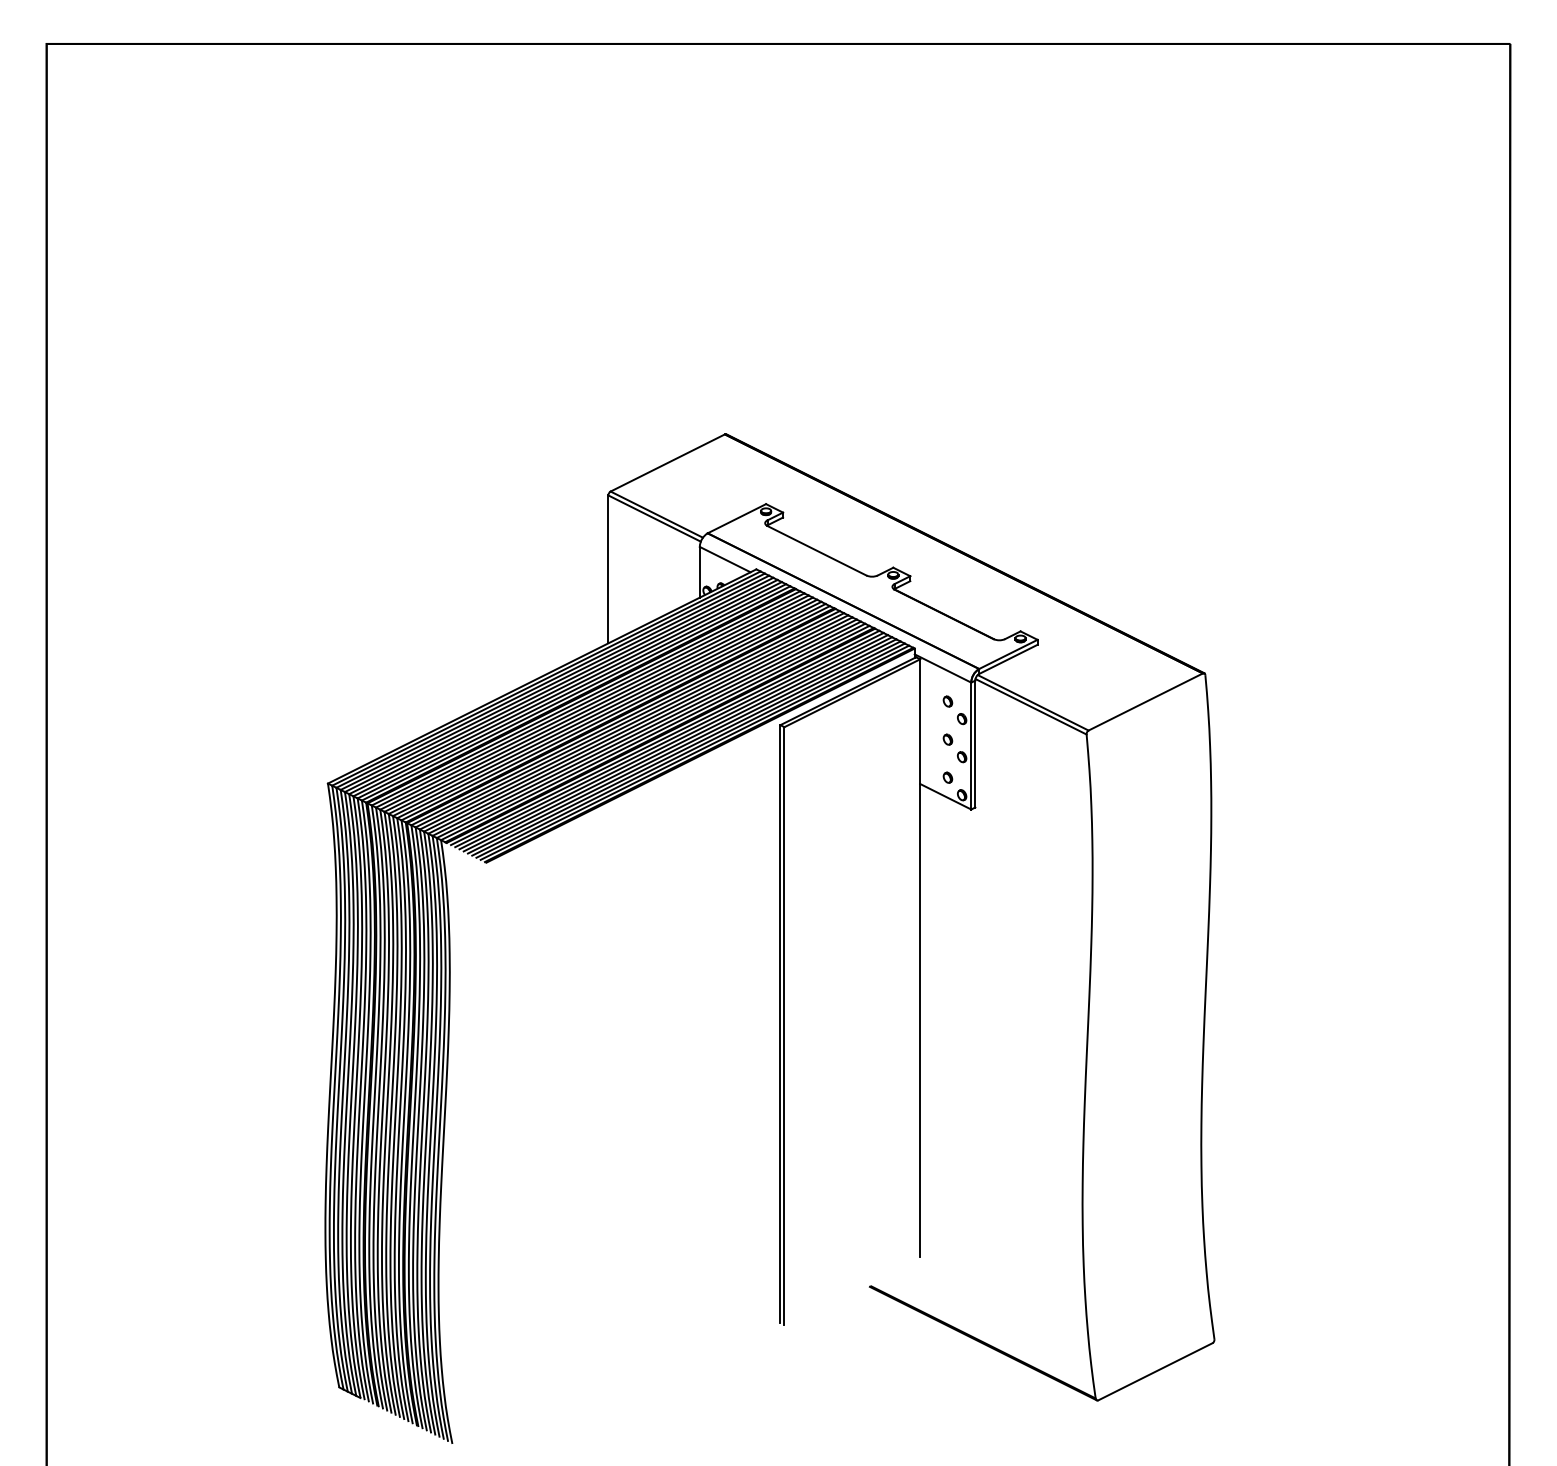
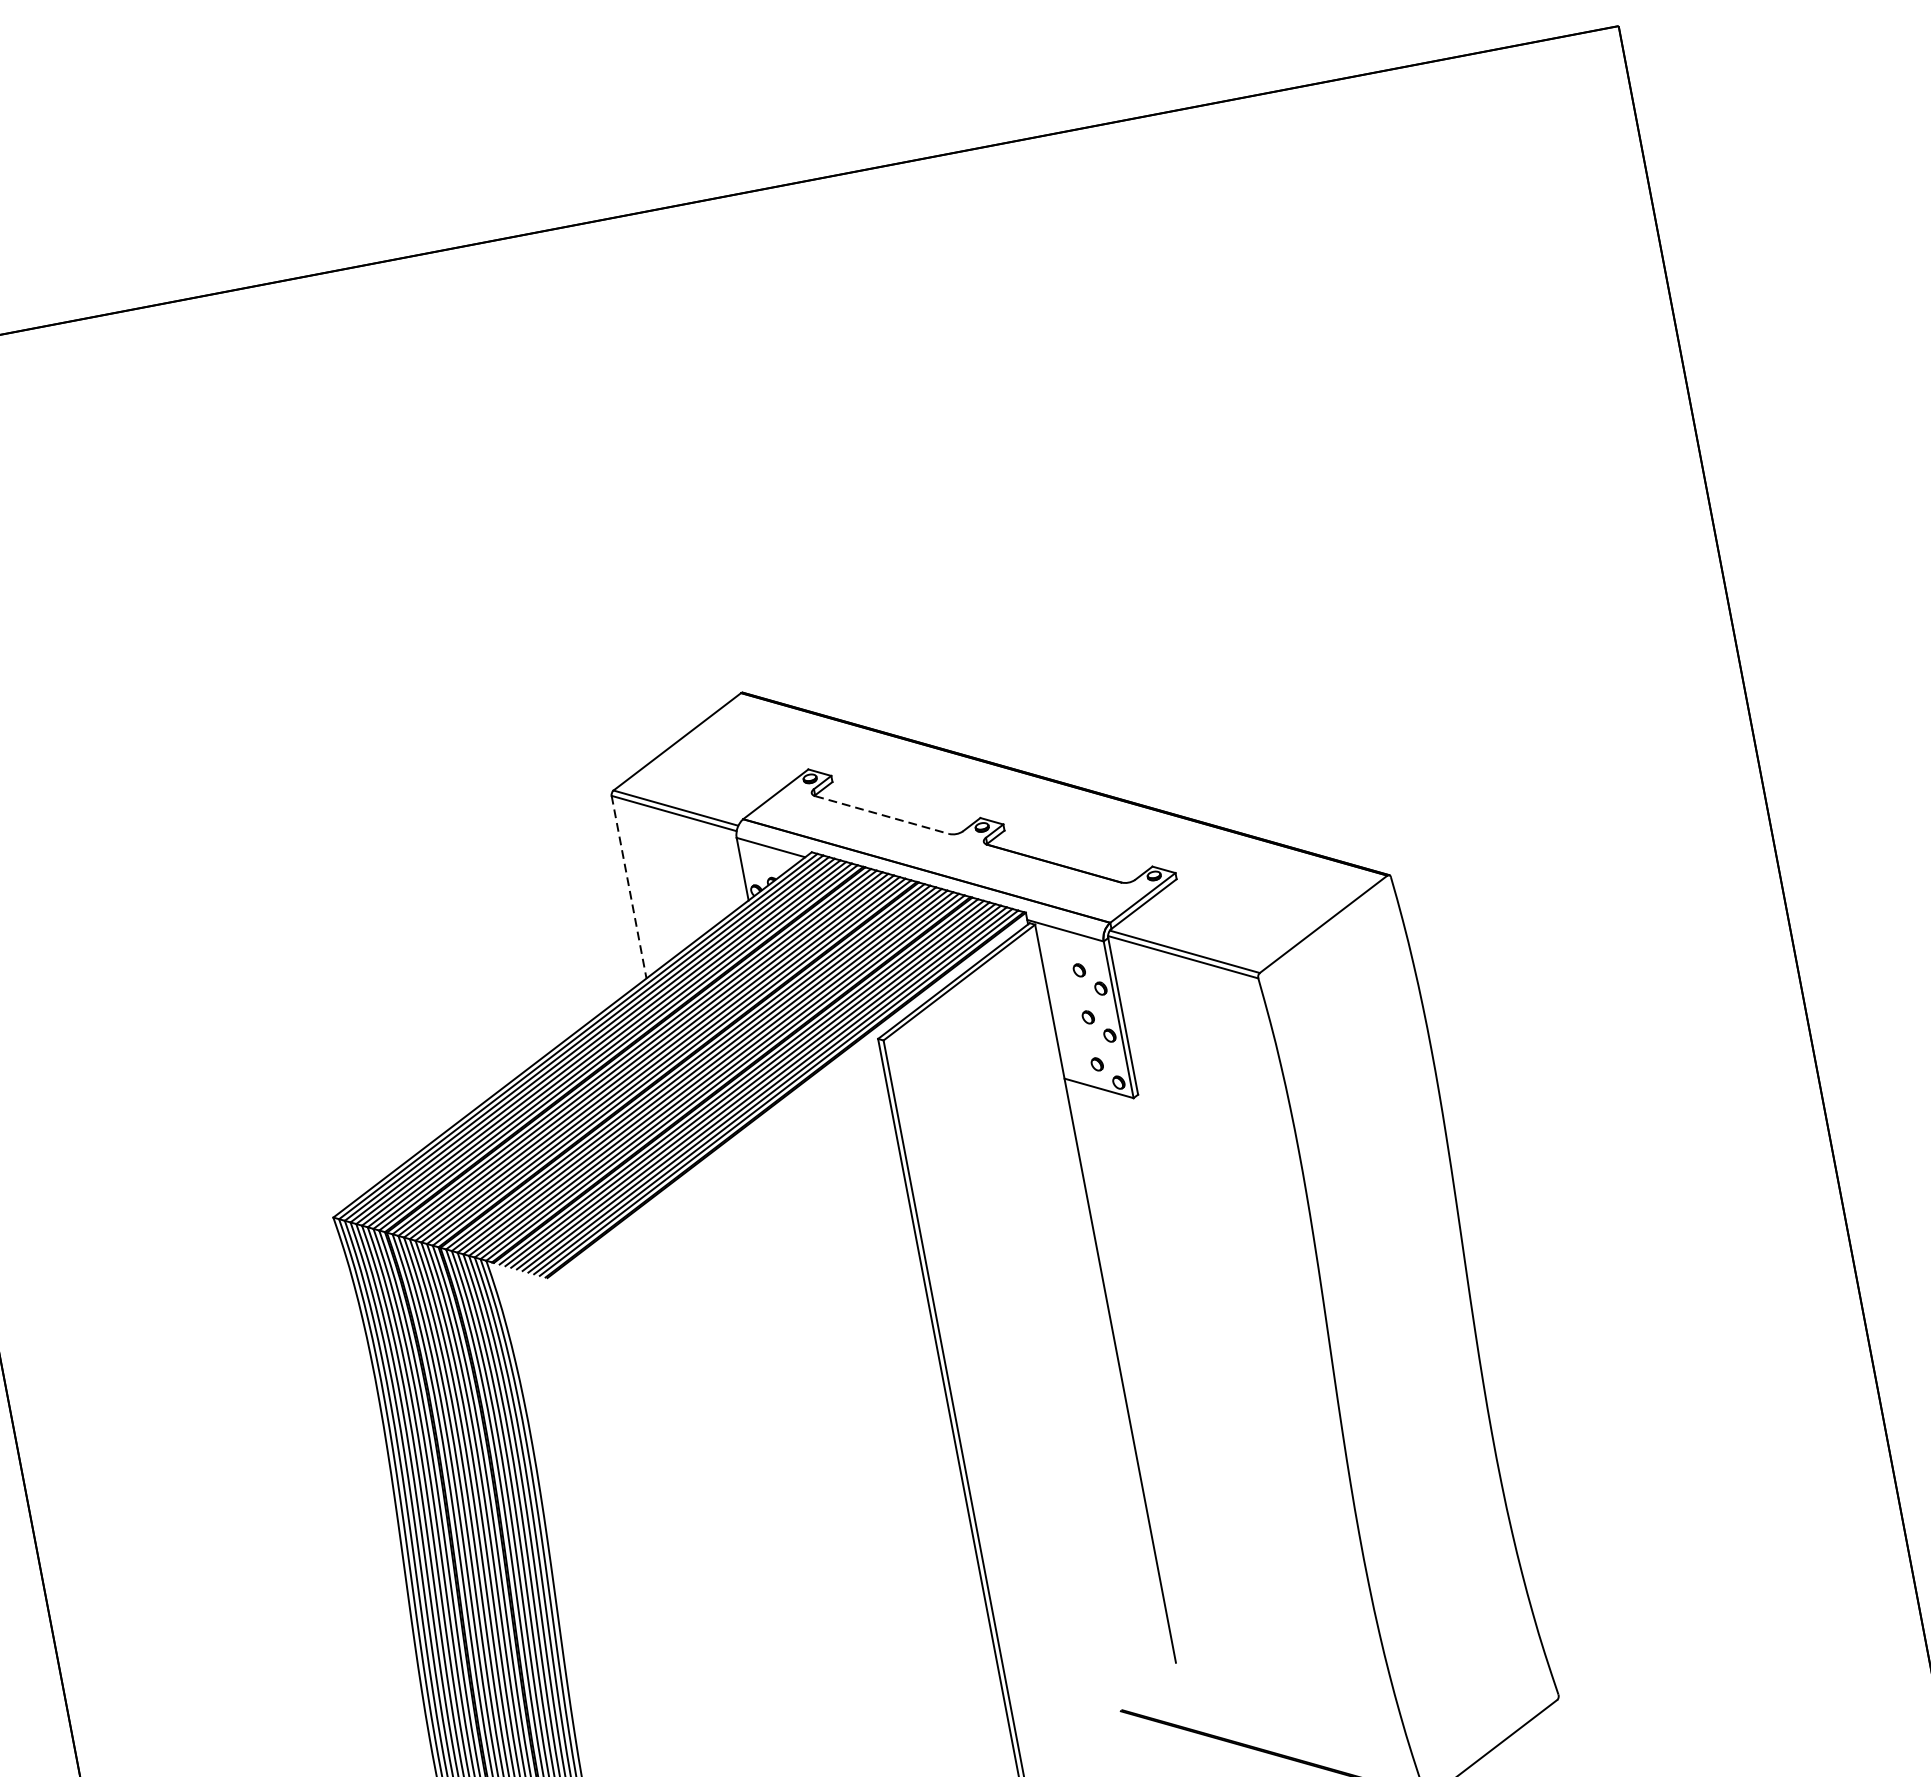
line: (817, 551) -> (883, 815), solid -> dashed
line: (608, 569) -> (629, 887), solid -> dashed

